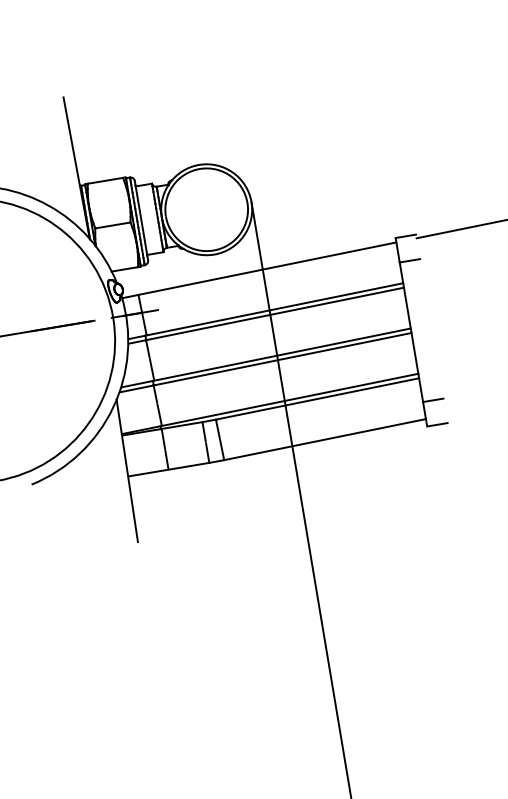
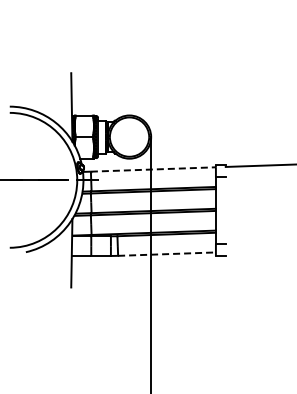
line: (267, 268) -> (153, 169), solid -> dashed
line: (324, 440) -> (166, 254), solid -> dashed

